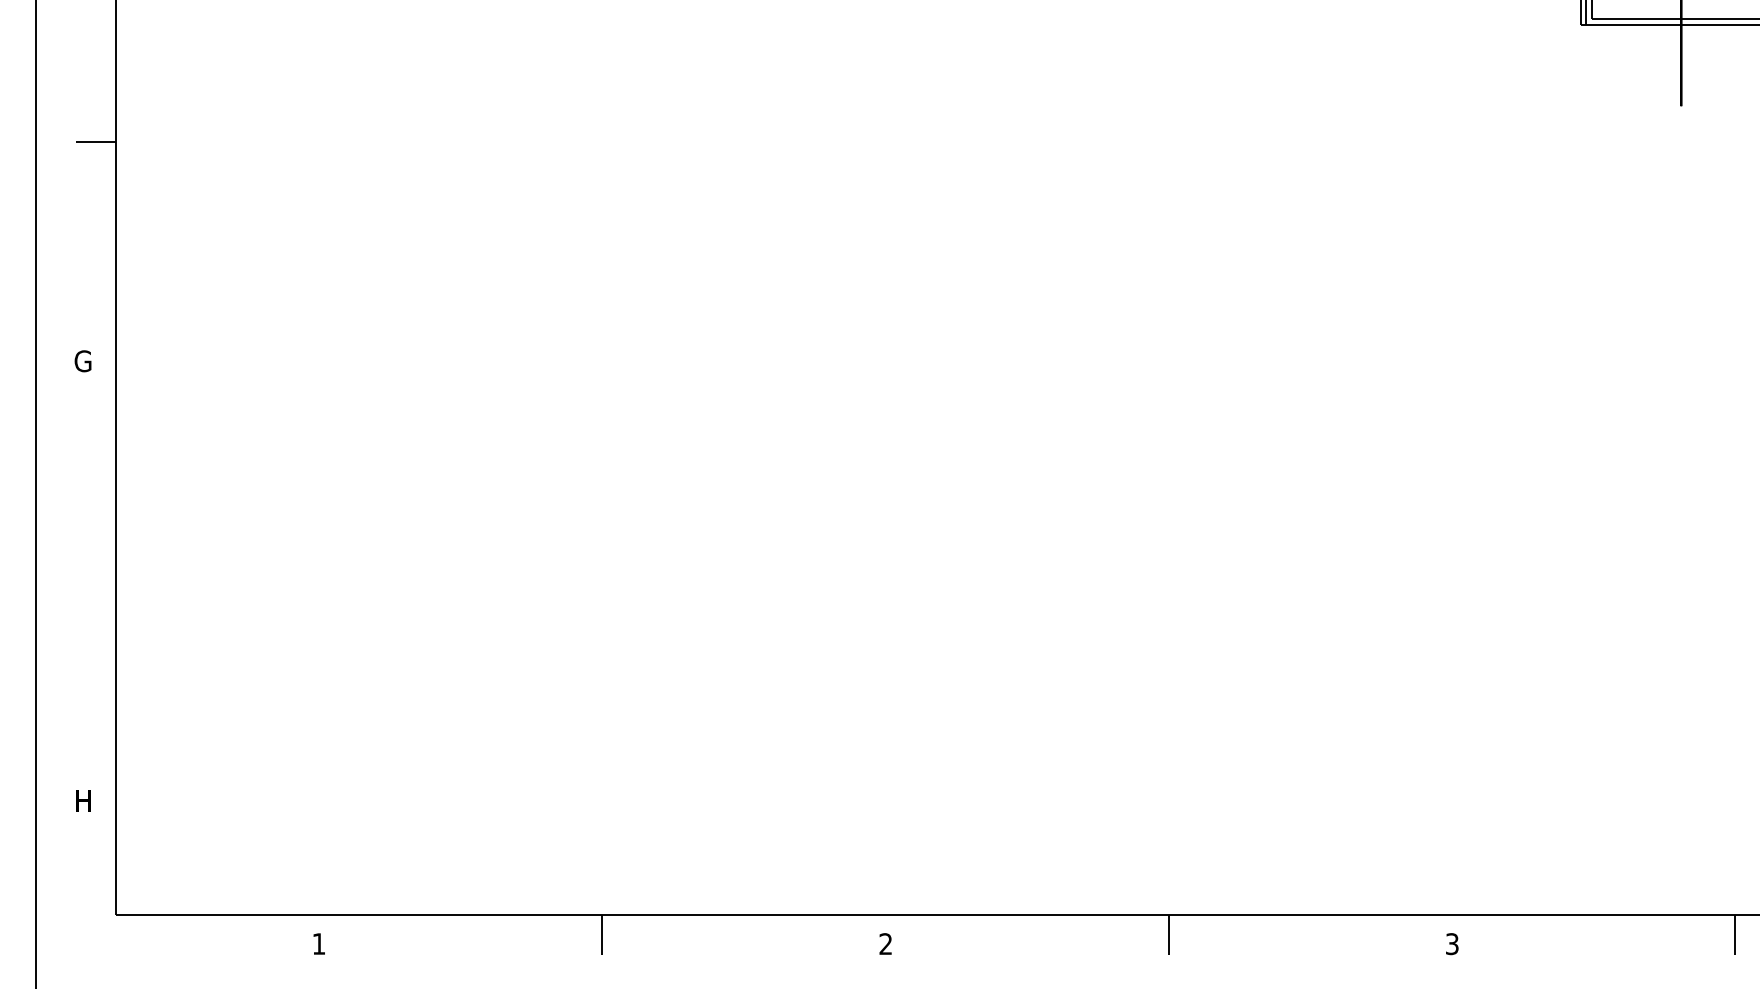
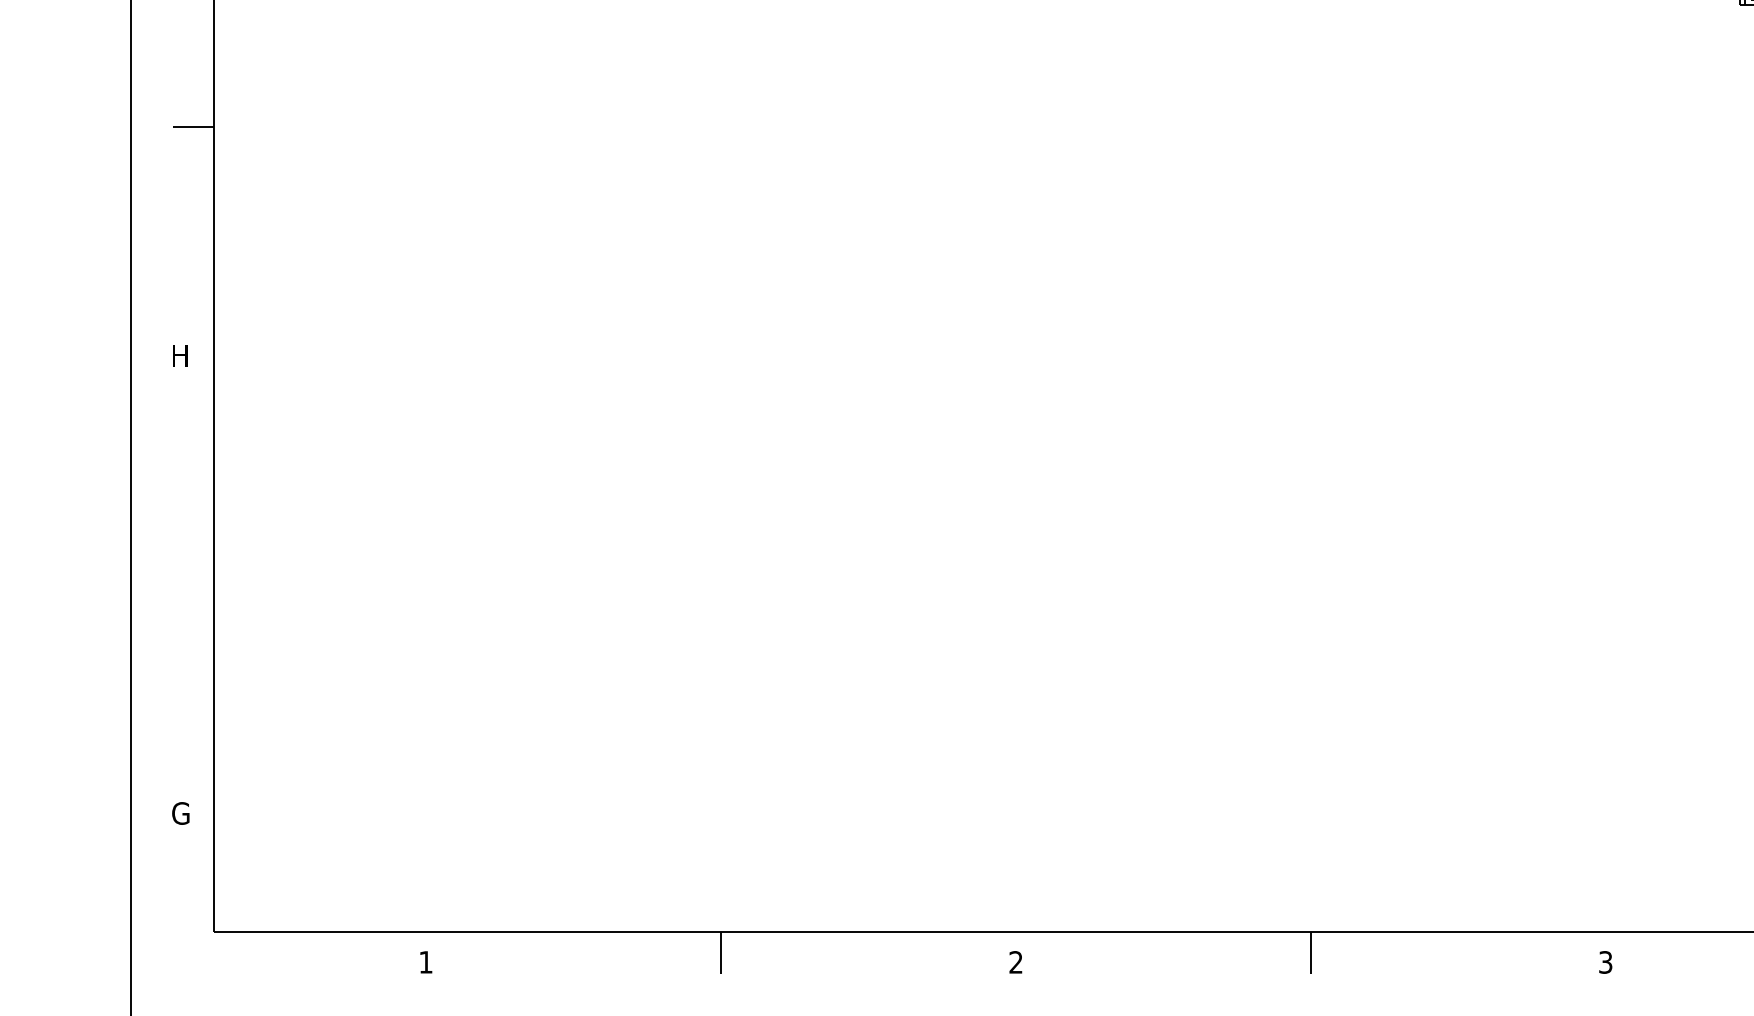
text: (82, 361) -> (179, 355), G -> H
text: (83, 800) -> (180, 812), H -> G

